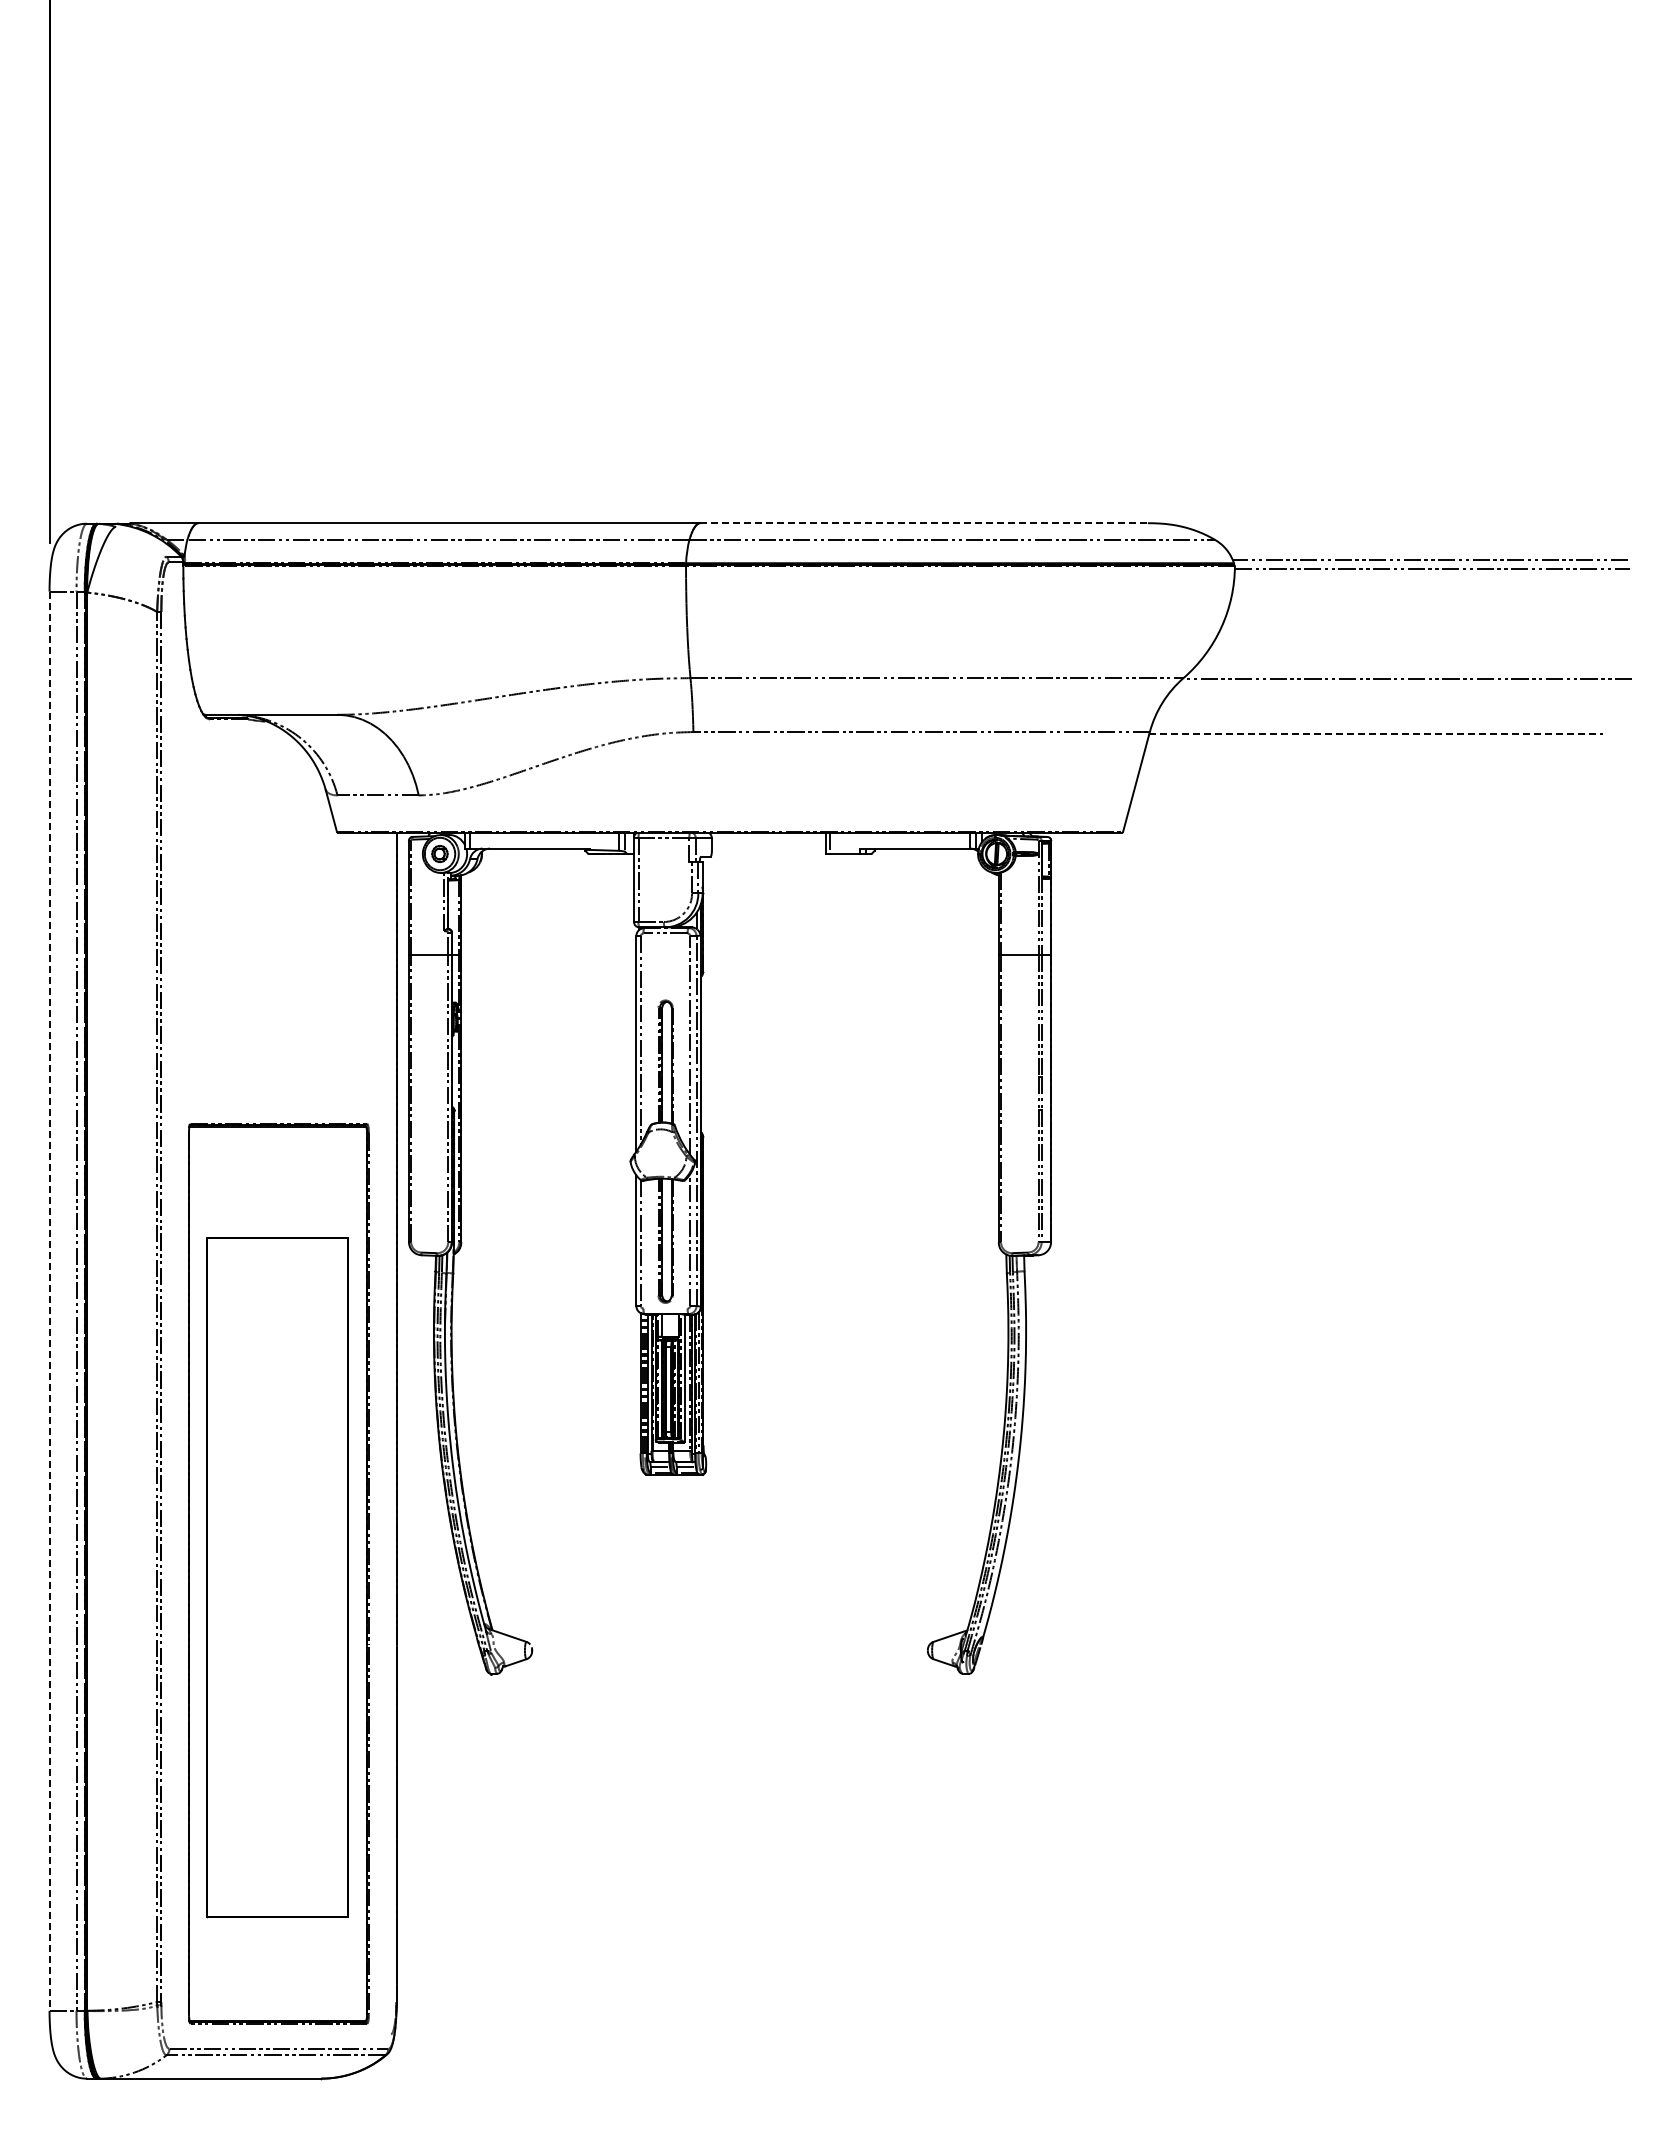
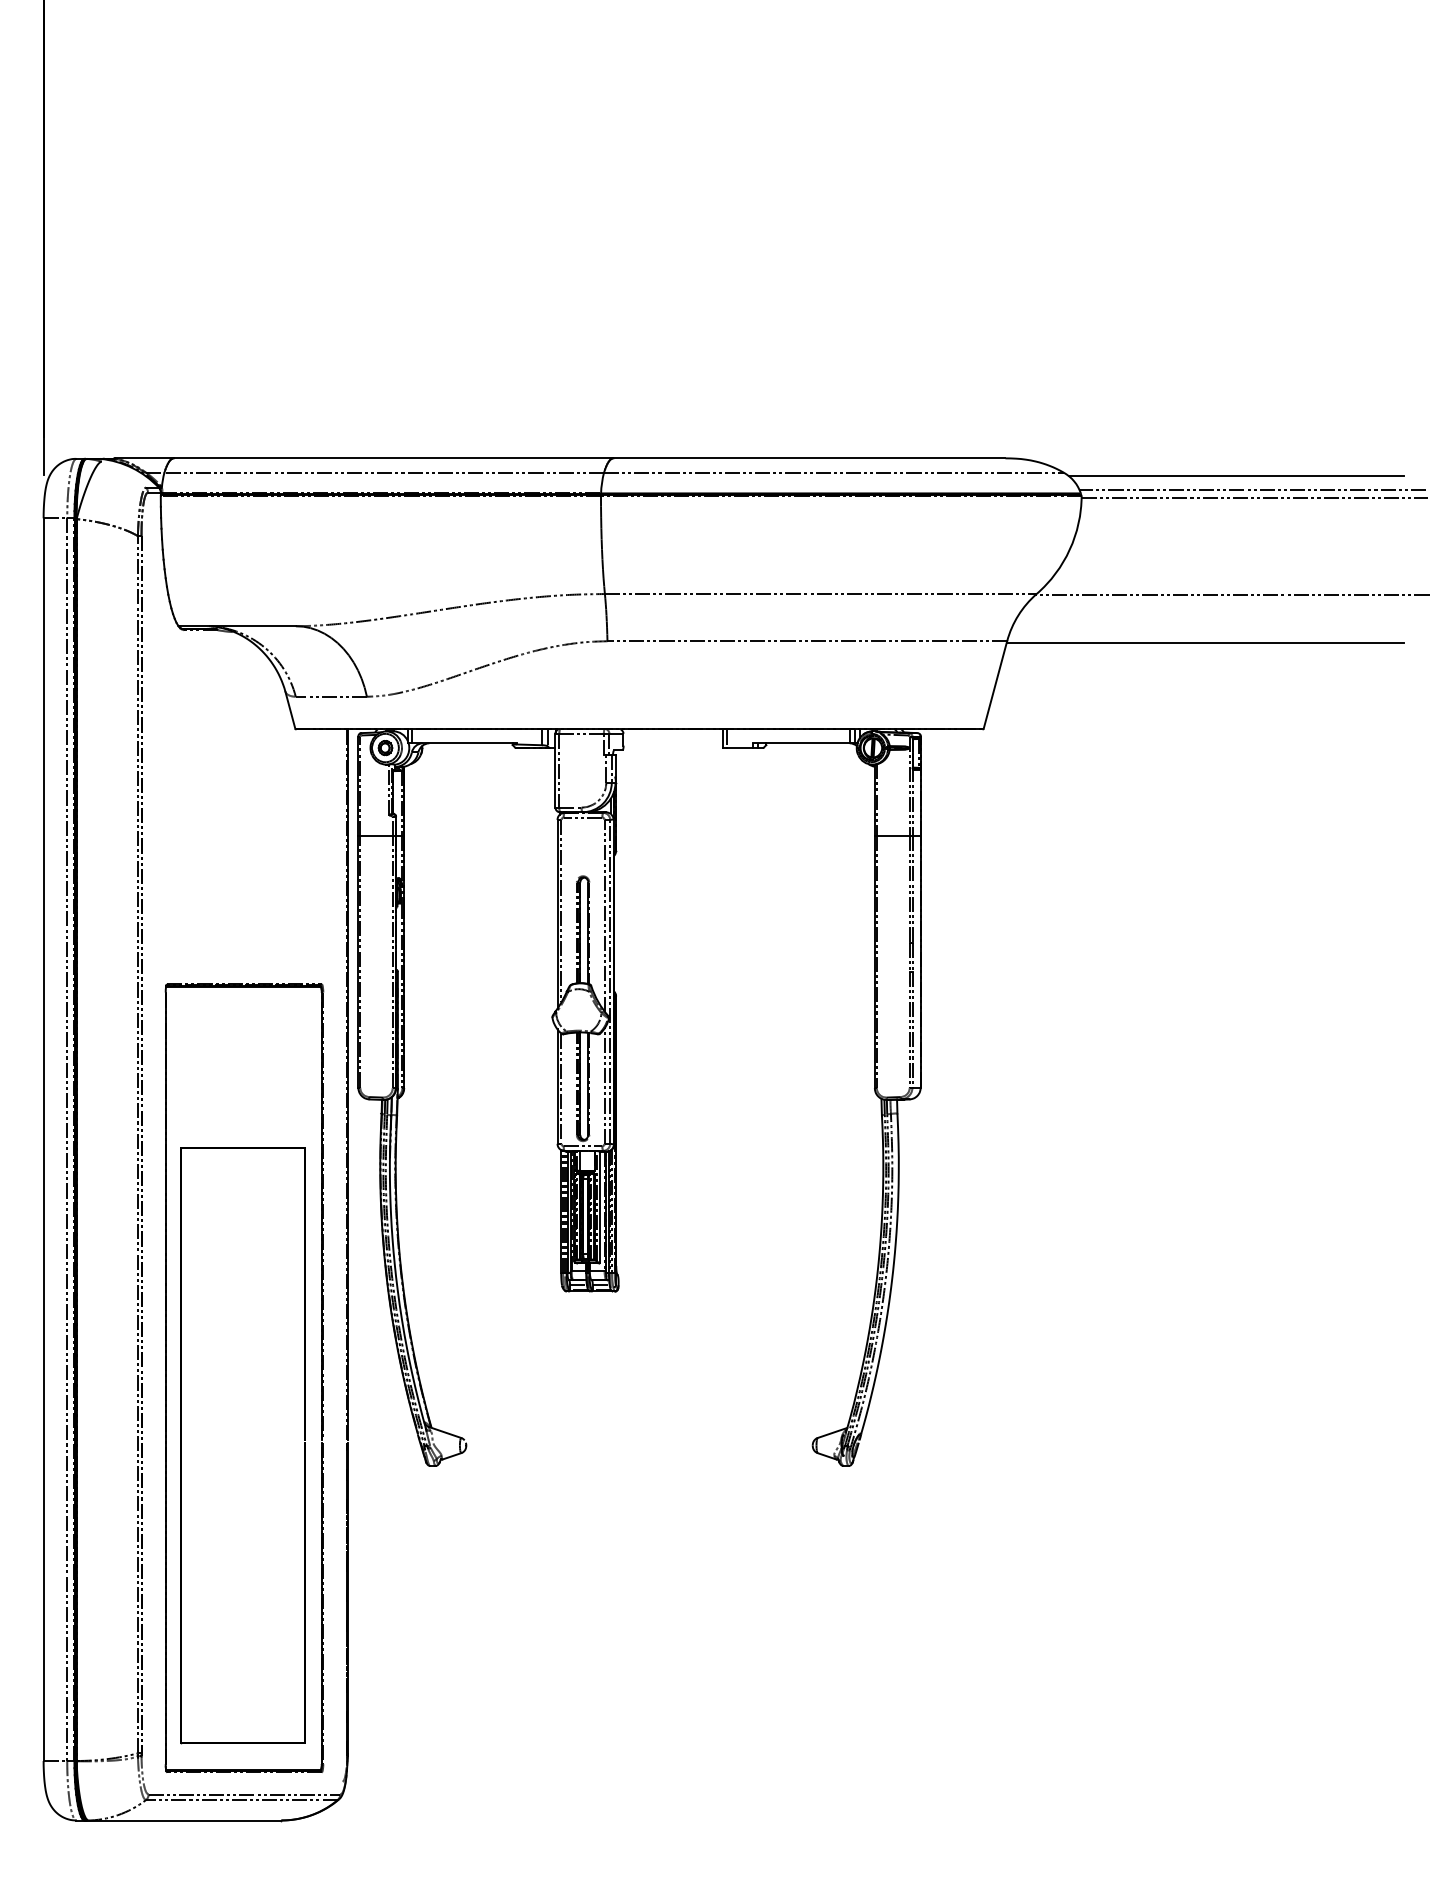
line: (924, 523) -> (809, 458), dashed -> solid
line: (1411, 543) -> (1236, 476), added
line: (1376, 733) -> (1205, 642), dashed -> solid
line: (49, 1301) -> (43, 1139), dashed -> solid
line: (665, 1308) -> (583, 1146), added
part: (277, 1577) -> (243, 1445), moved

